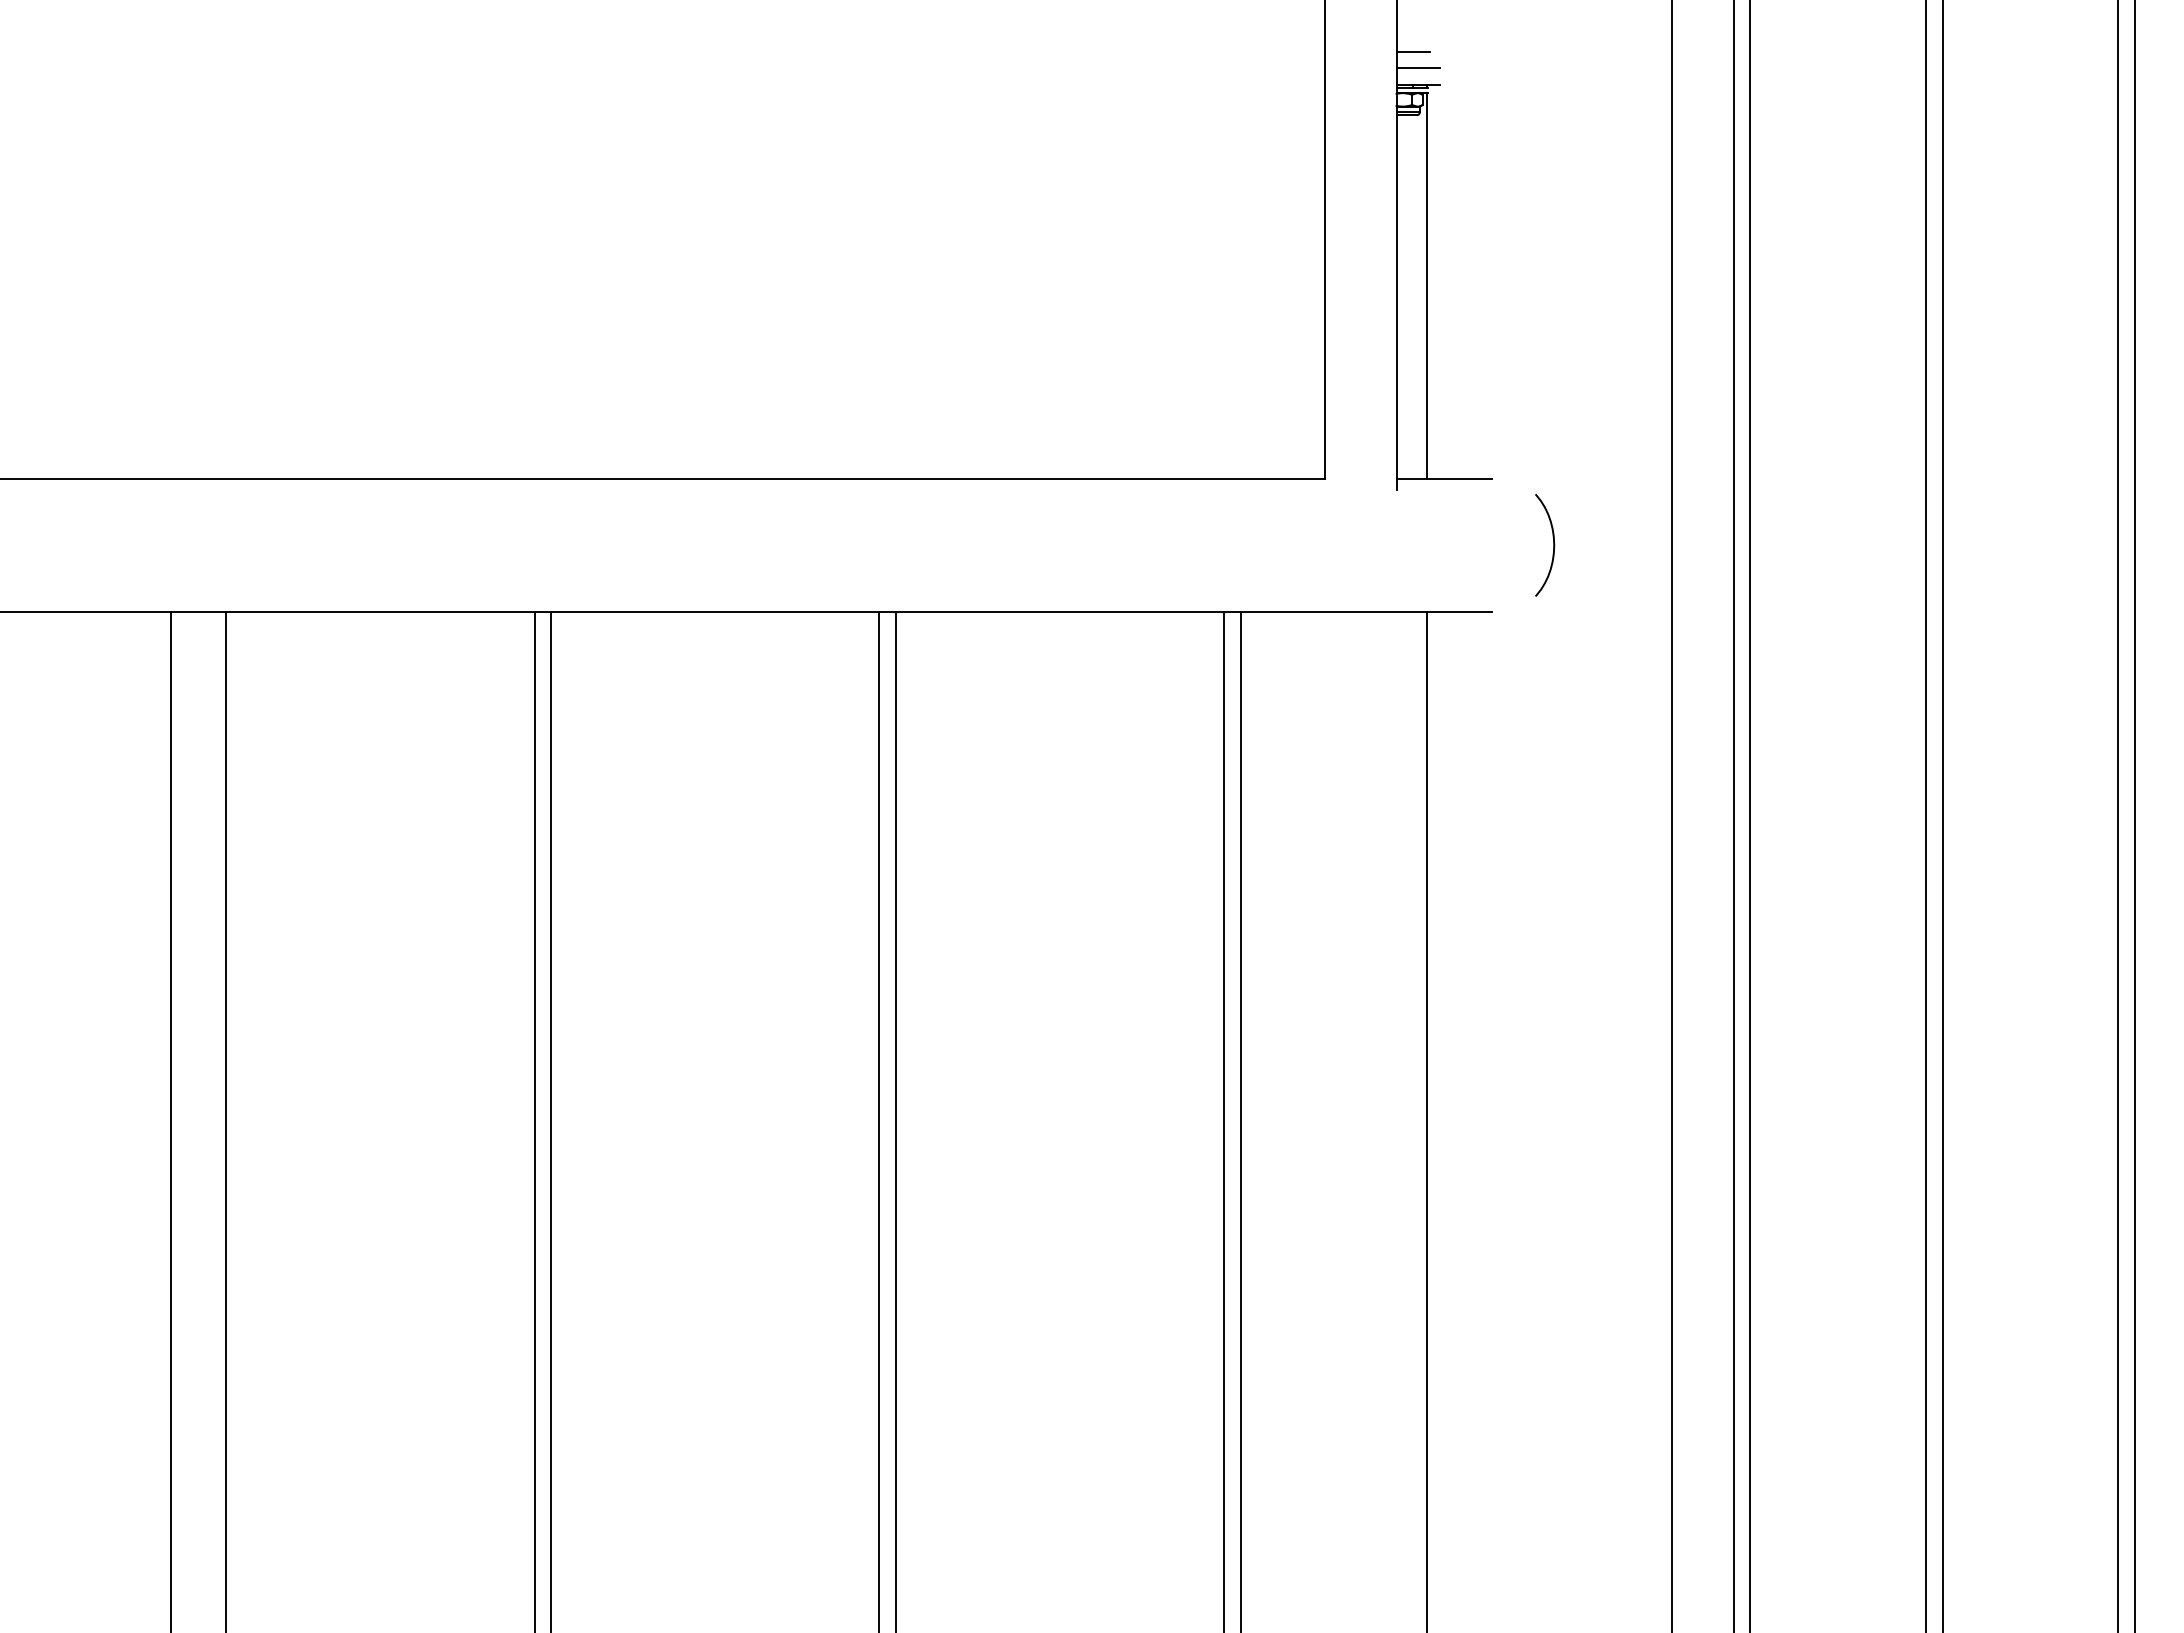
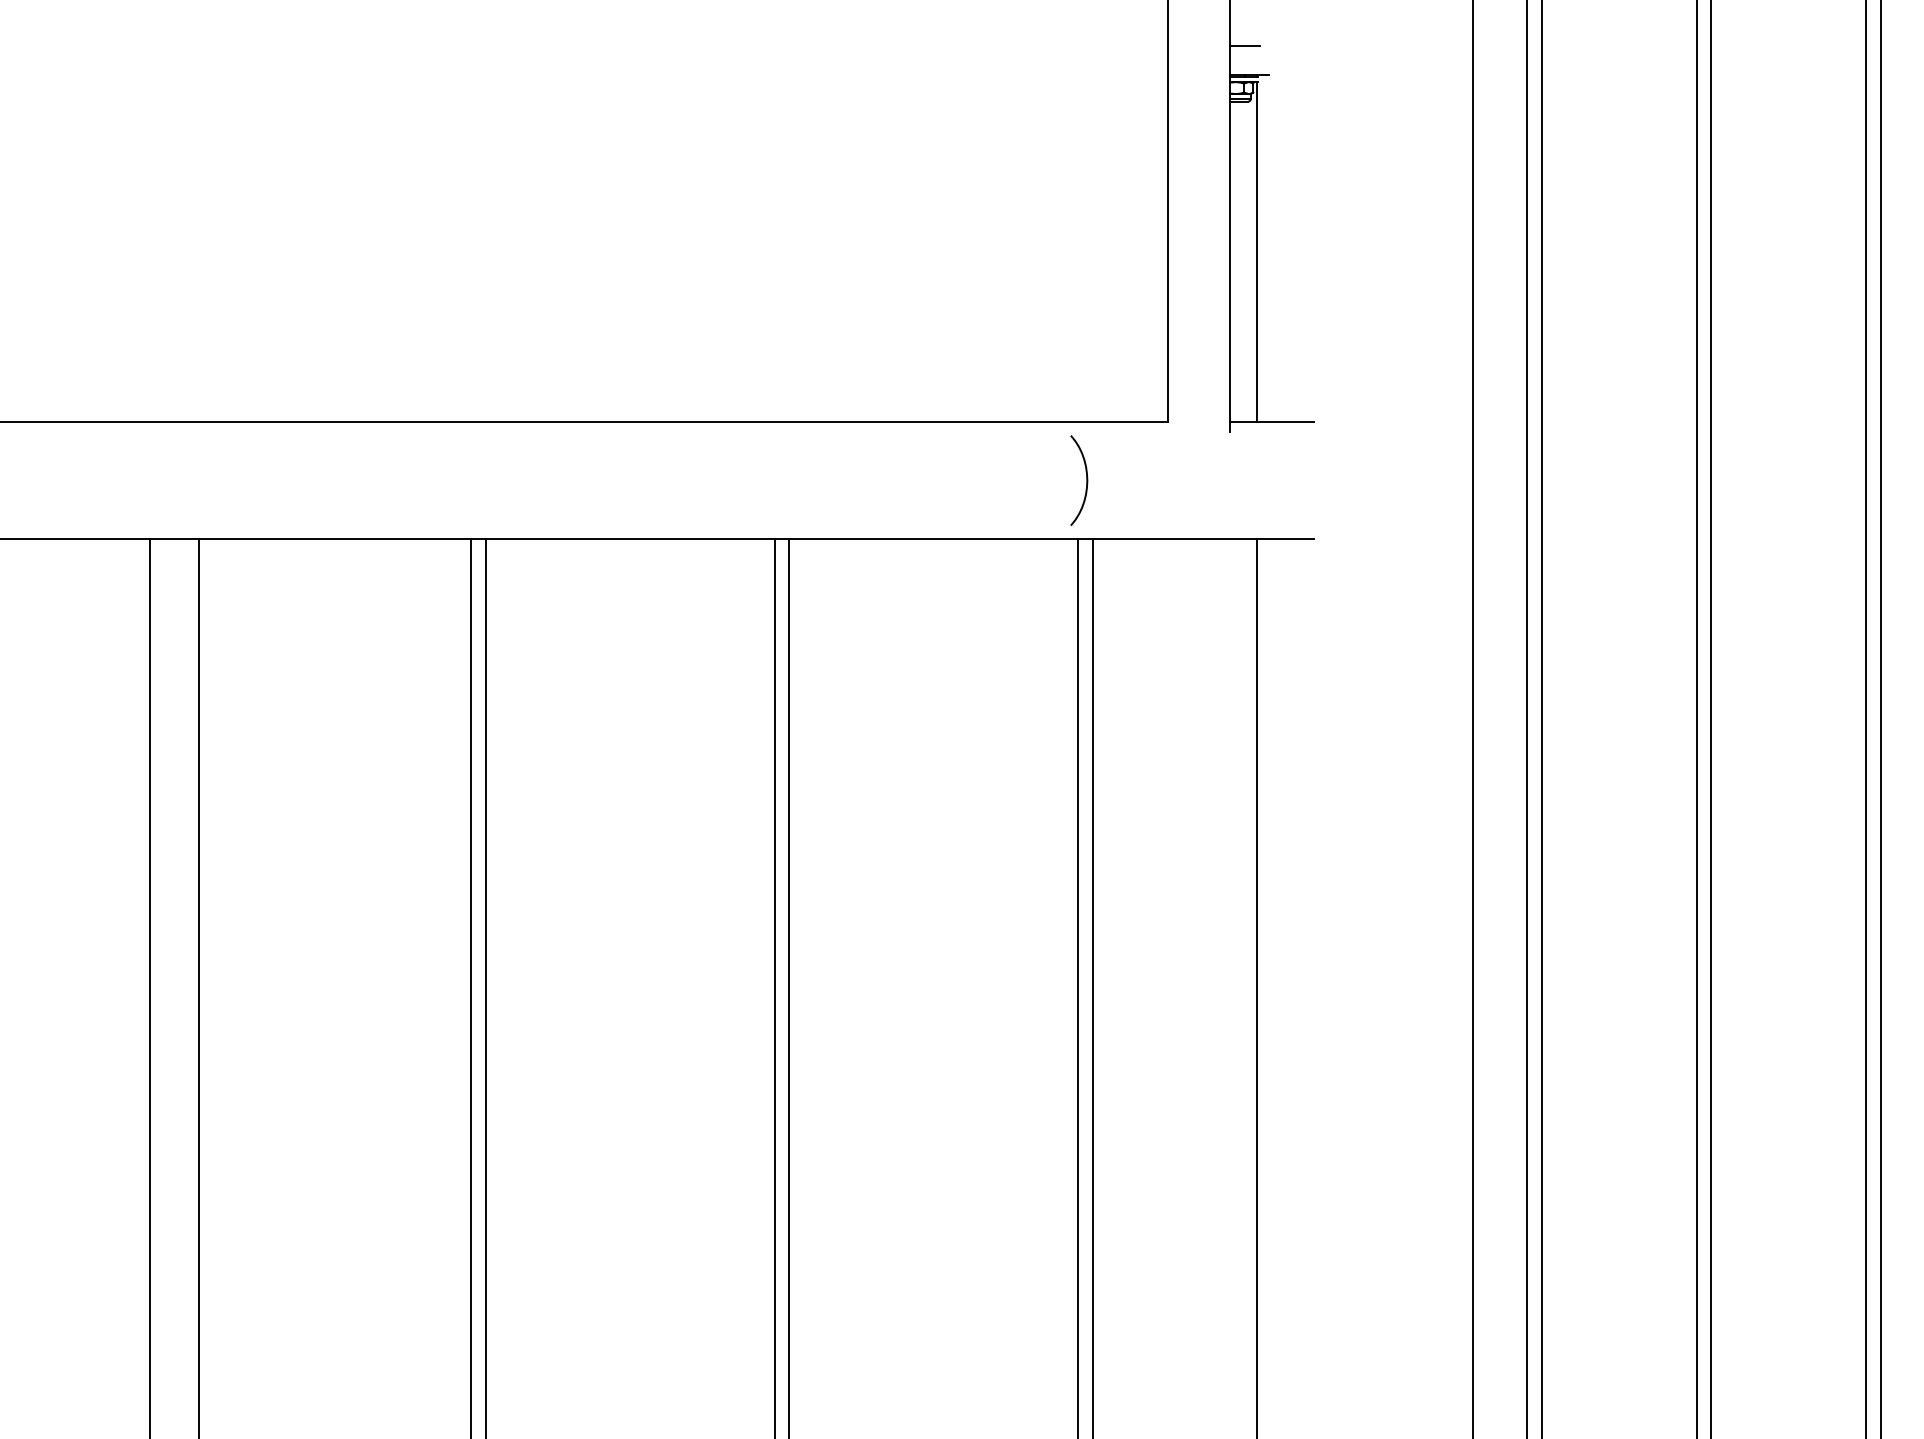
line: (1417, 68) -> (1248, 60), removed
curve: (1553, 545) -> (1086, 480), moved

